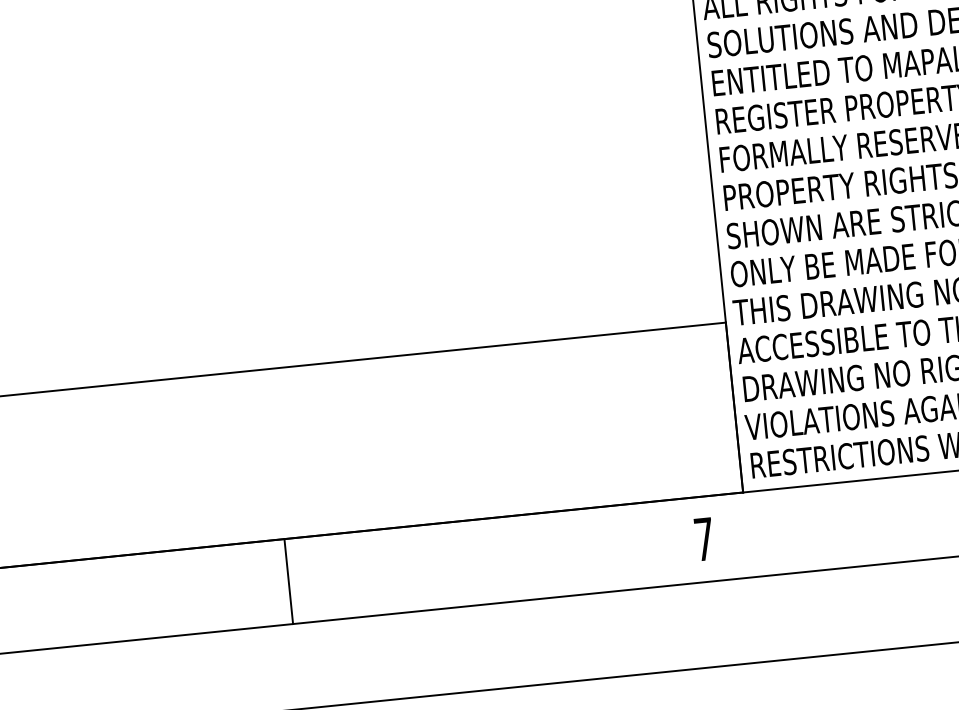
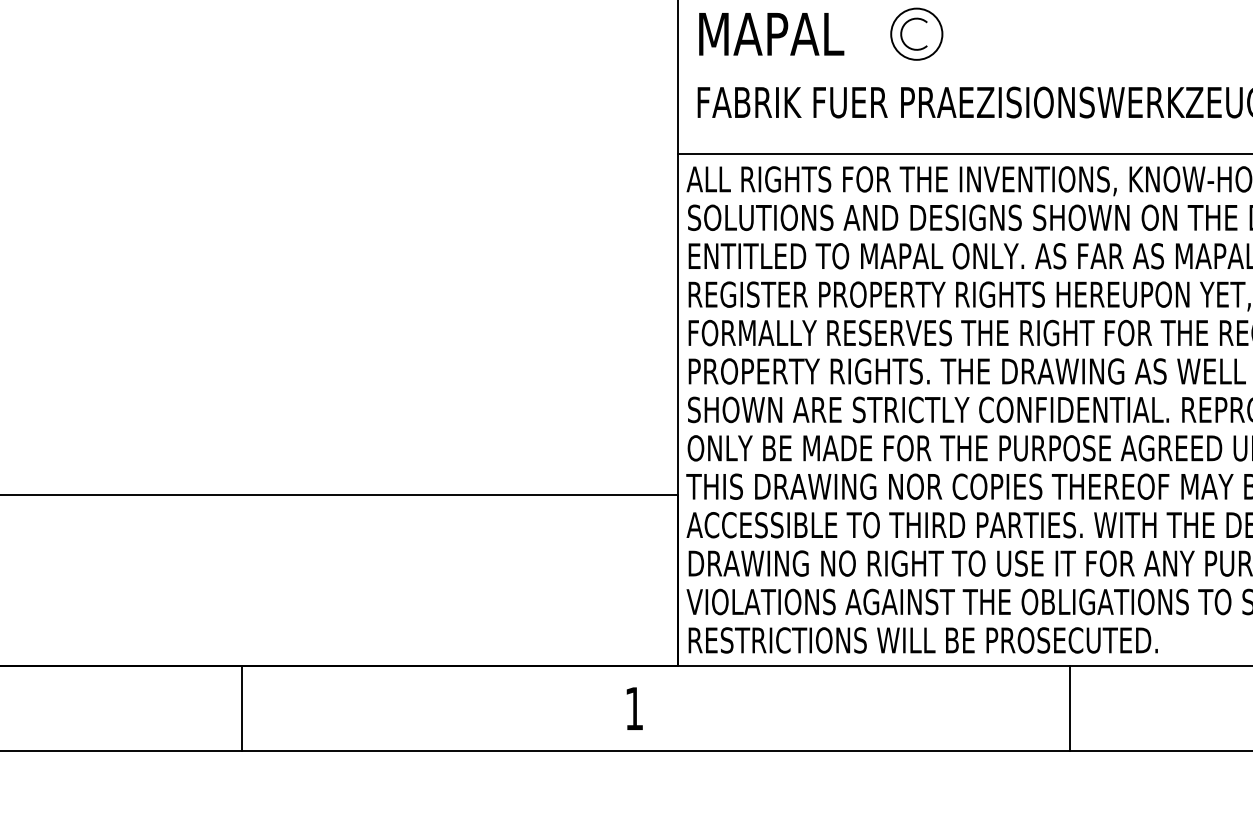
text: (703, 539) -> (633, 708), 7 -> 1
line: (288, 581) -> (241, 708), moved

